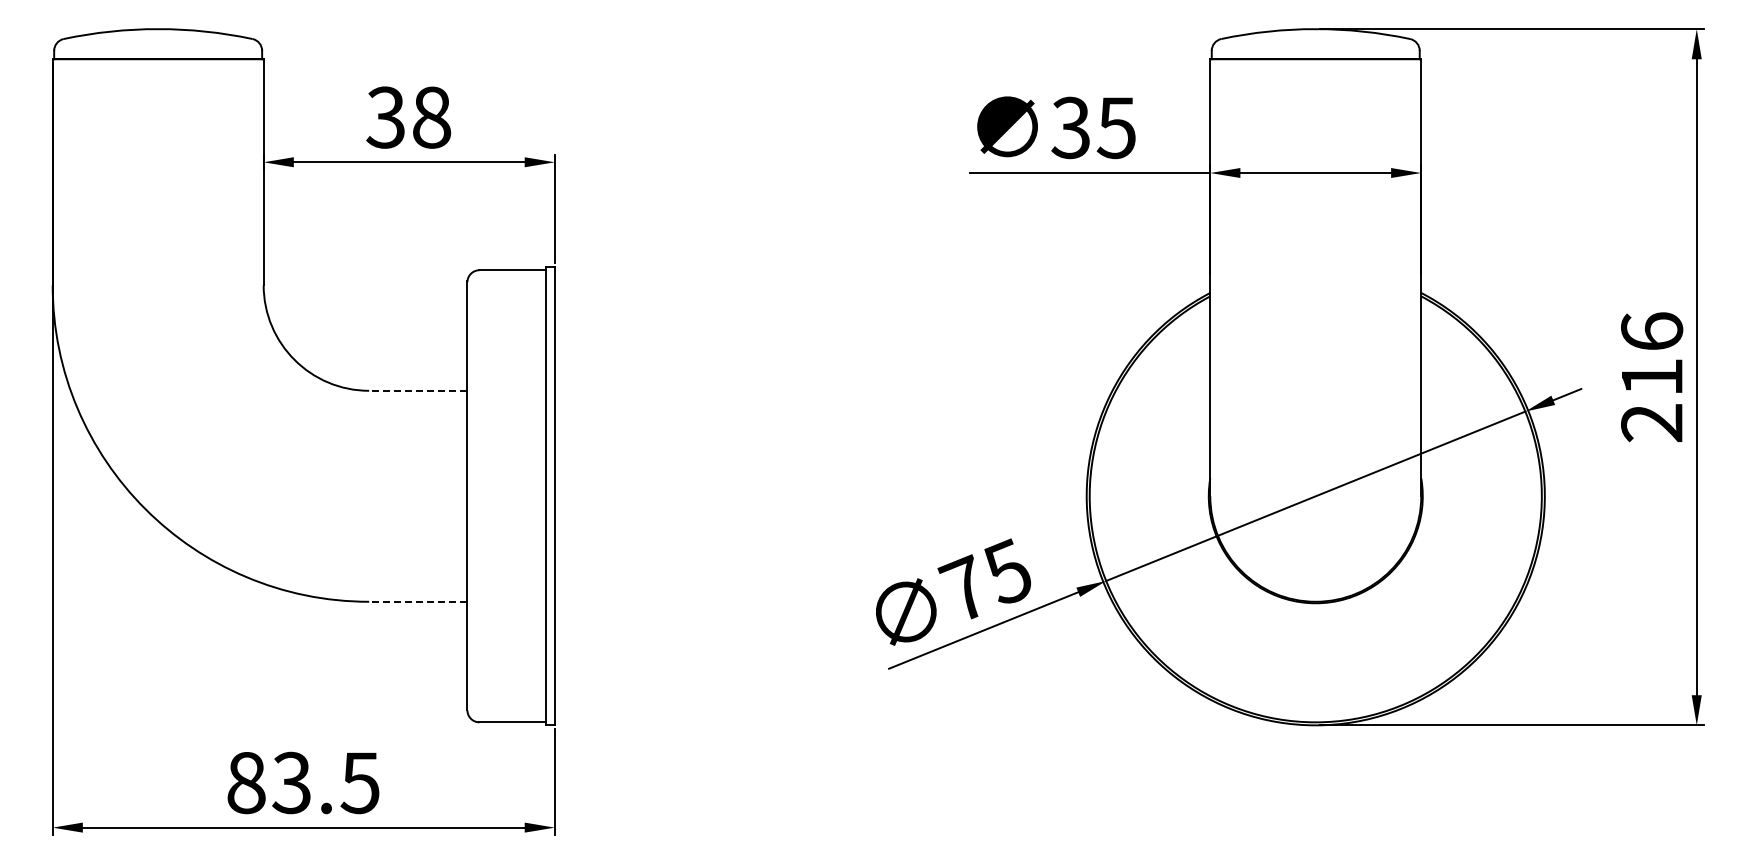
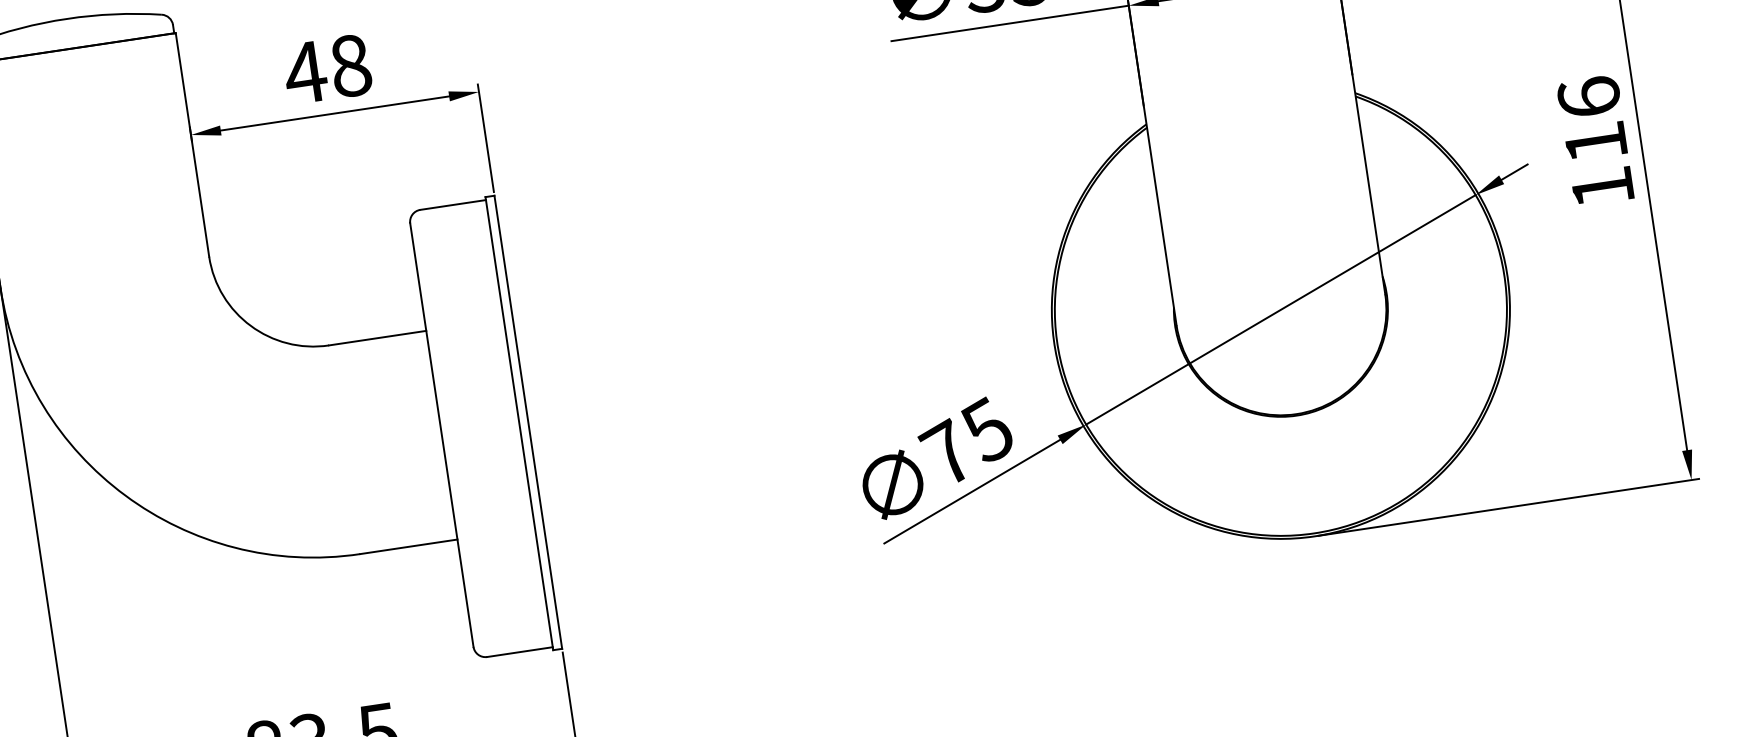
text: (385, 117) -> (304, 72), 38 -> 48
line: (417, 390) -> (376, 337), dashed -> solid
text: (1651, 423) -> (1602, 188), 216 -> 116
line: (417, 601) -> (408, 546), dashed -> solid

